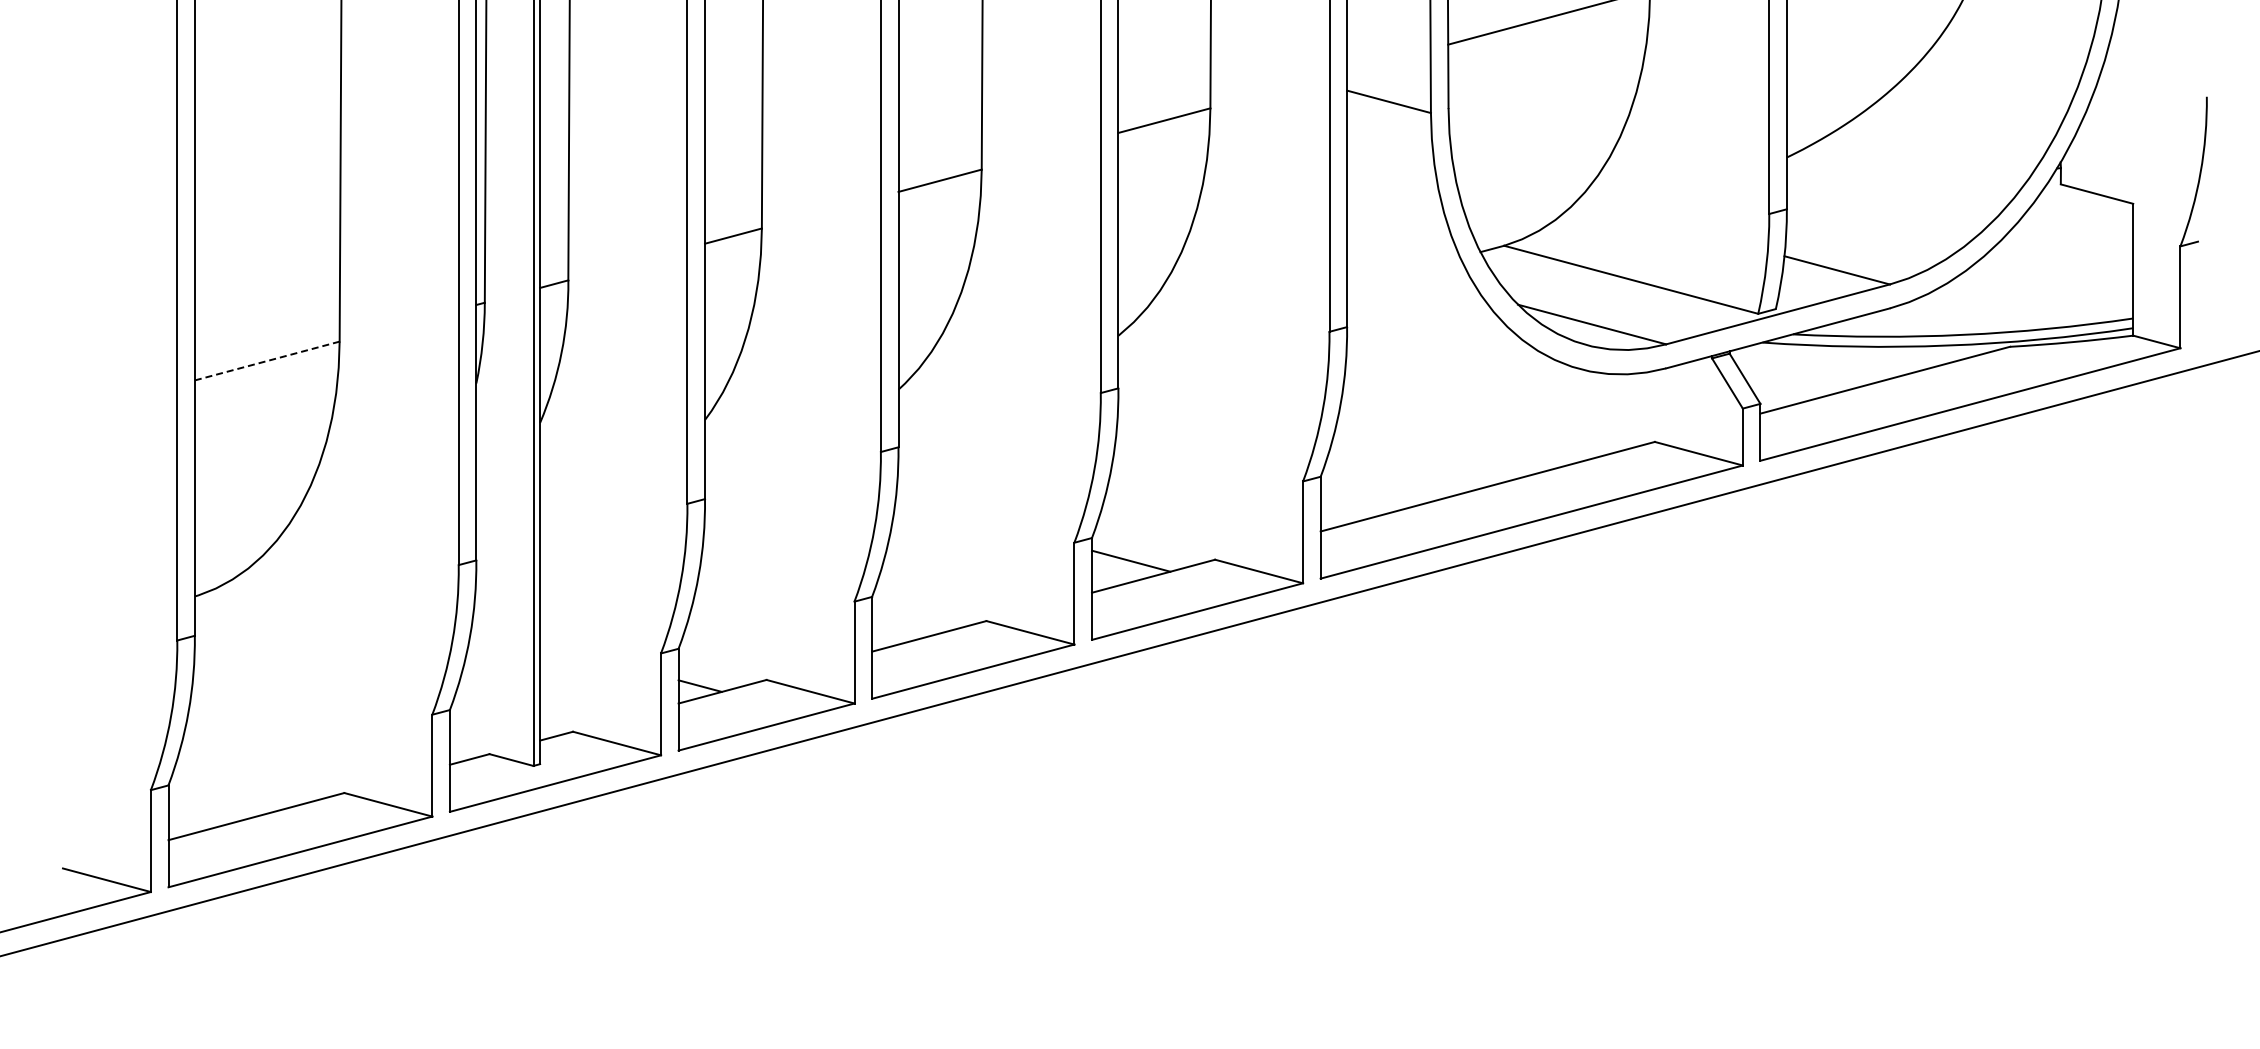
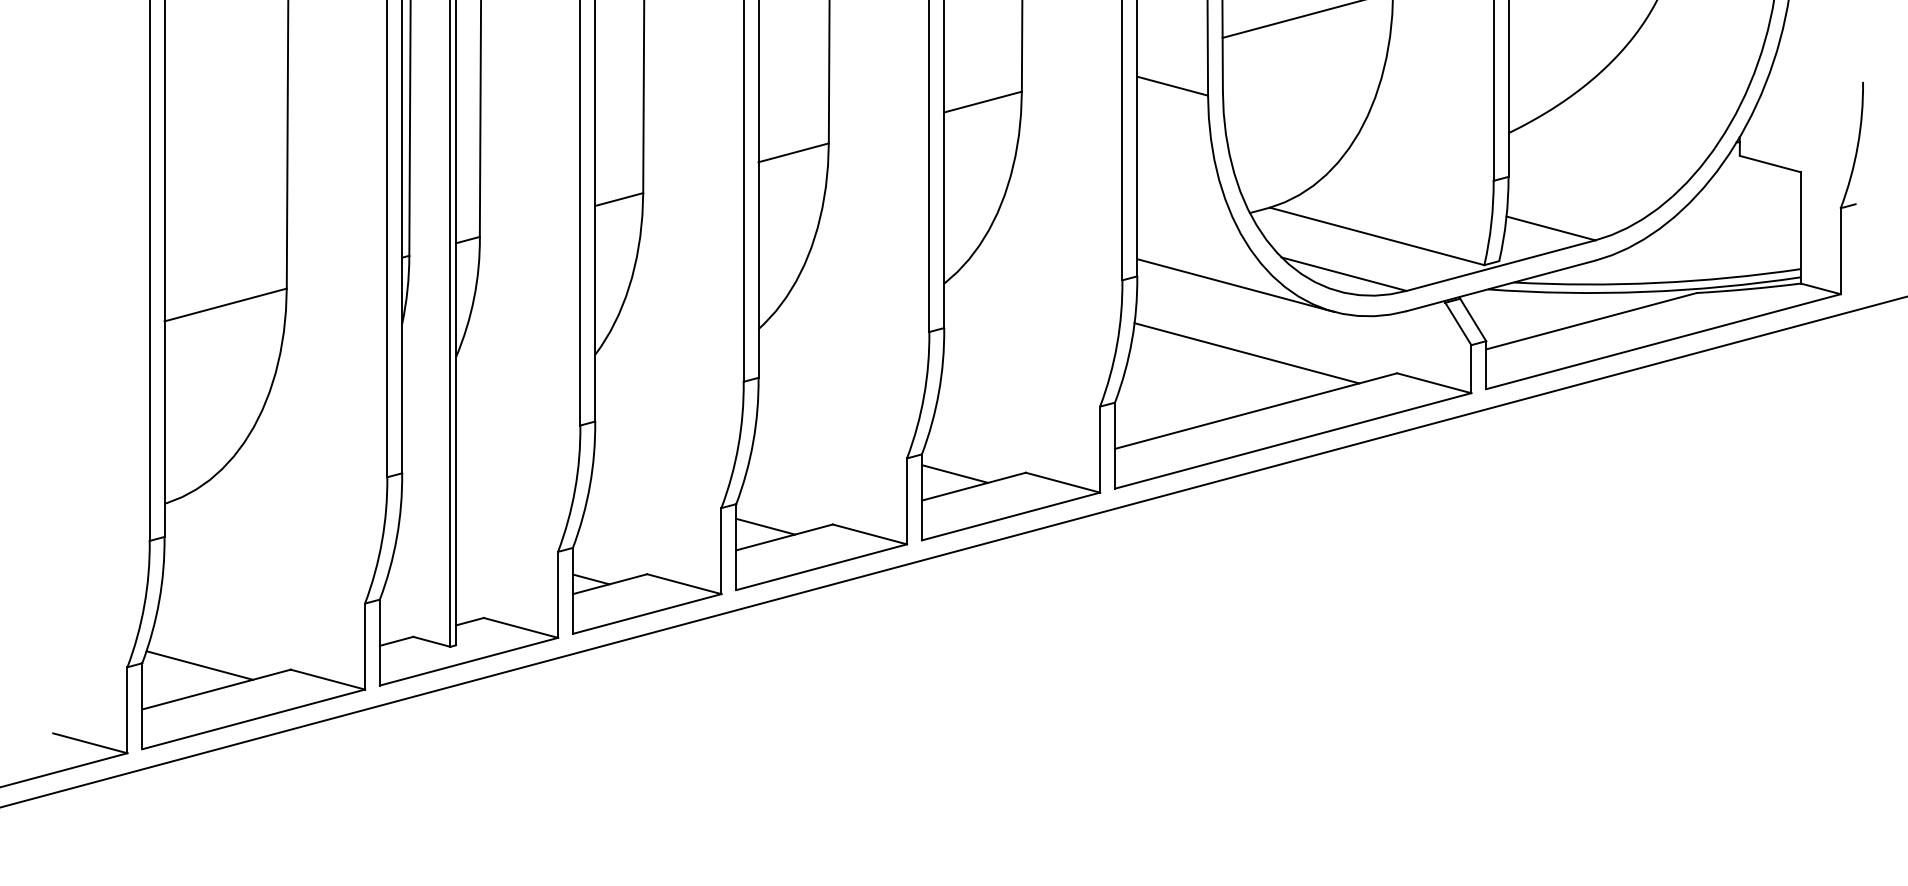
line: (1463, 337) -> (1235, 285), added
line: (267, 361) -> (225, 305), dashed -> solid
line: (1476, 417) -> (1246, 352), added
line: (906, 623) -> (765, 526), added
line: (236, 788) -> (199, 665), added

